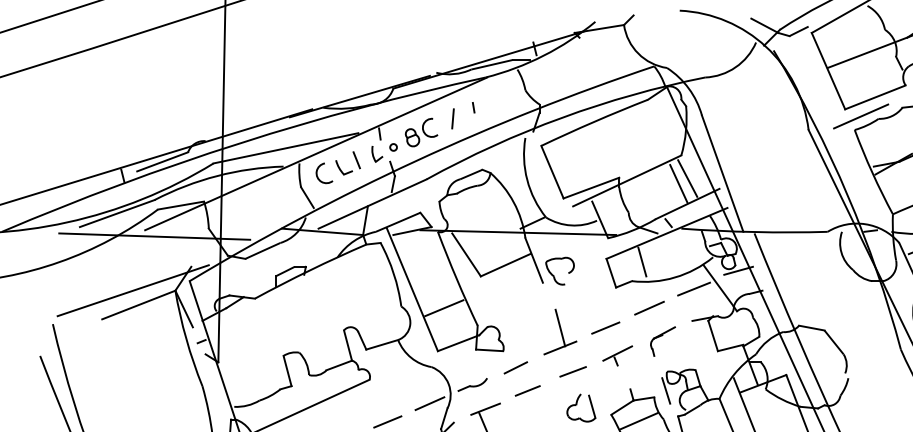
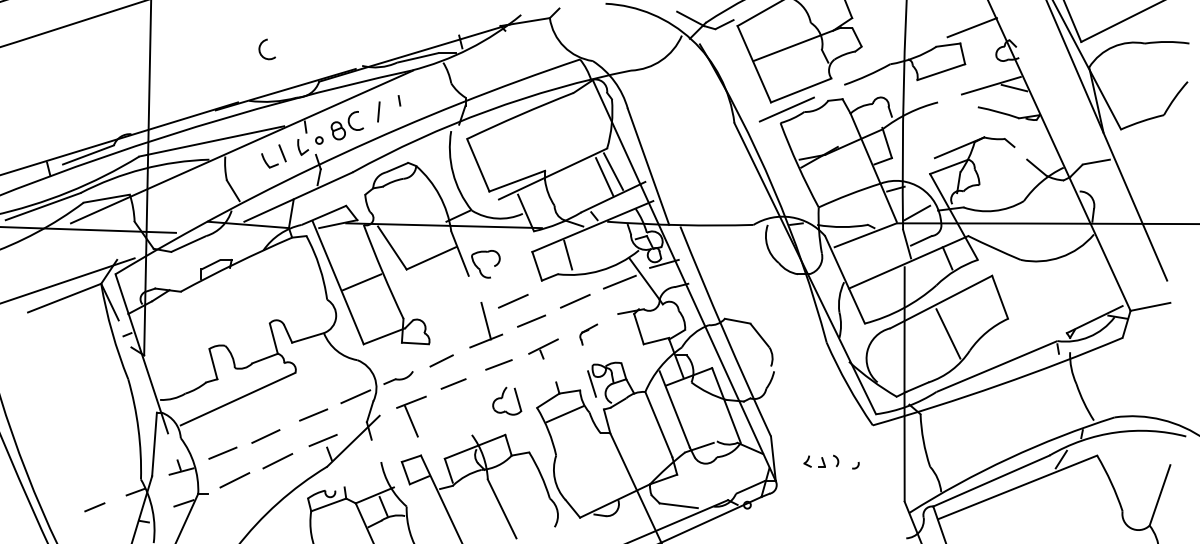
arc: (317, 173) -> (260, 49), moved
line: (444, 308) -> (362, 282), moved
line: (587, 308) -> (513, 301), added
part: (662, 341) -> (588, 334), size x0.7

